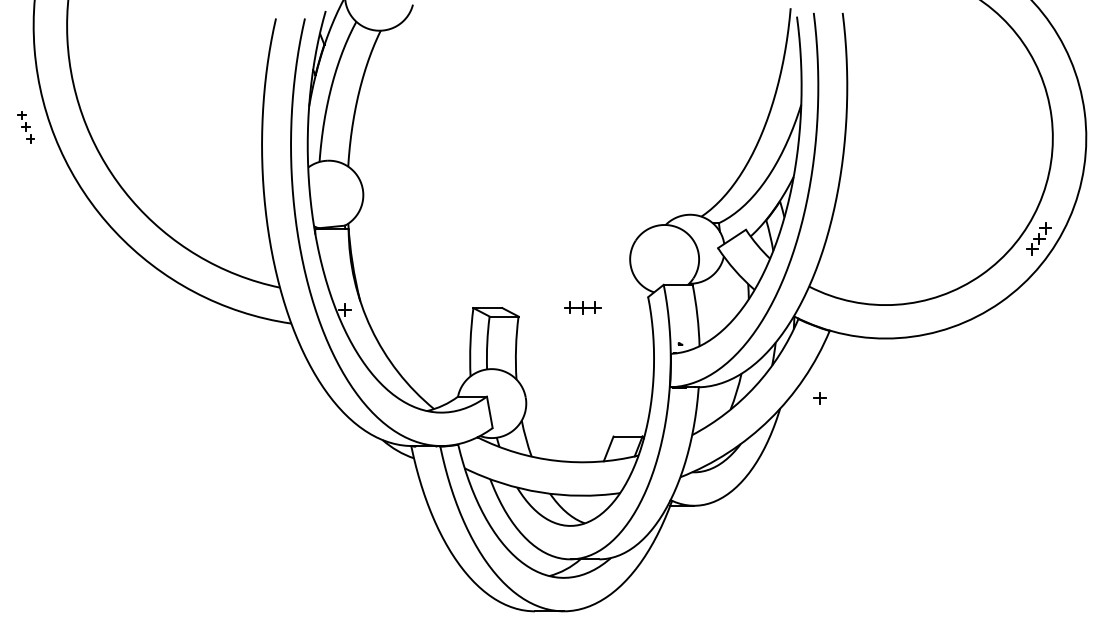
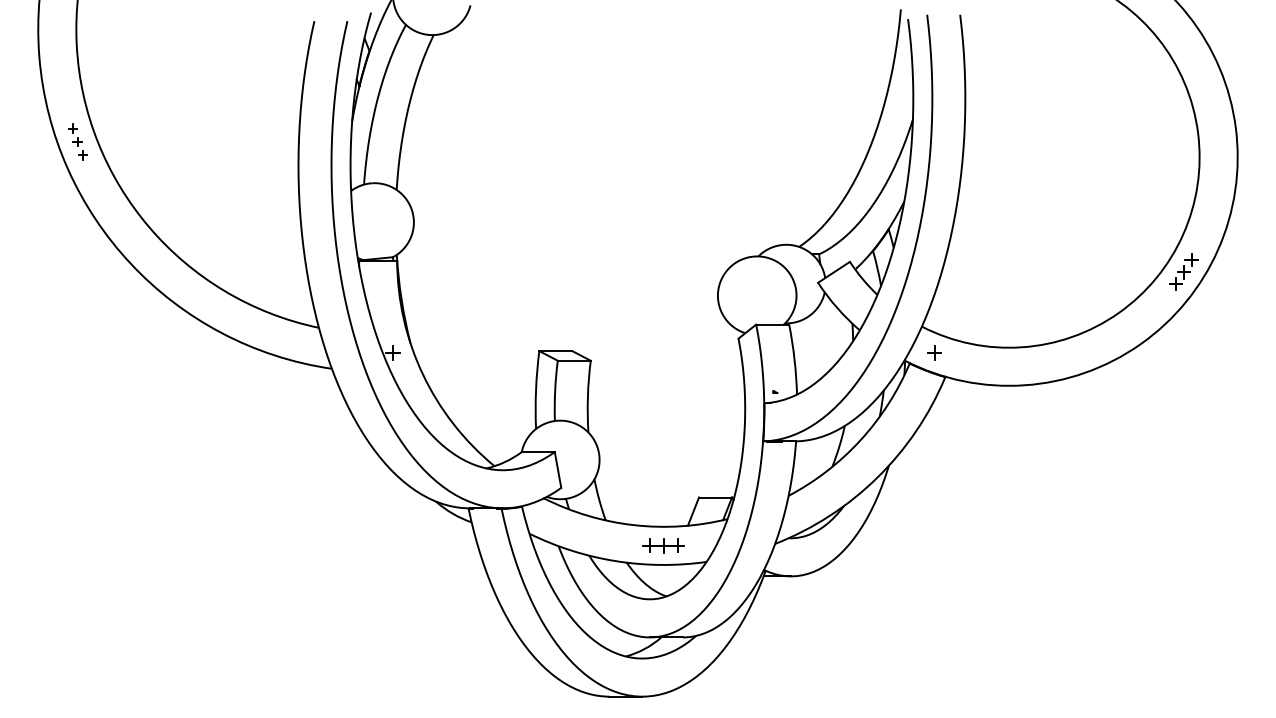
part: (25, 126) -> (77, 141), moved
part: (582, 307) -> (663, 545), moved
part: (820, 397) -> (934, 352), moved

